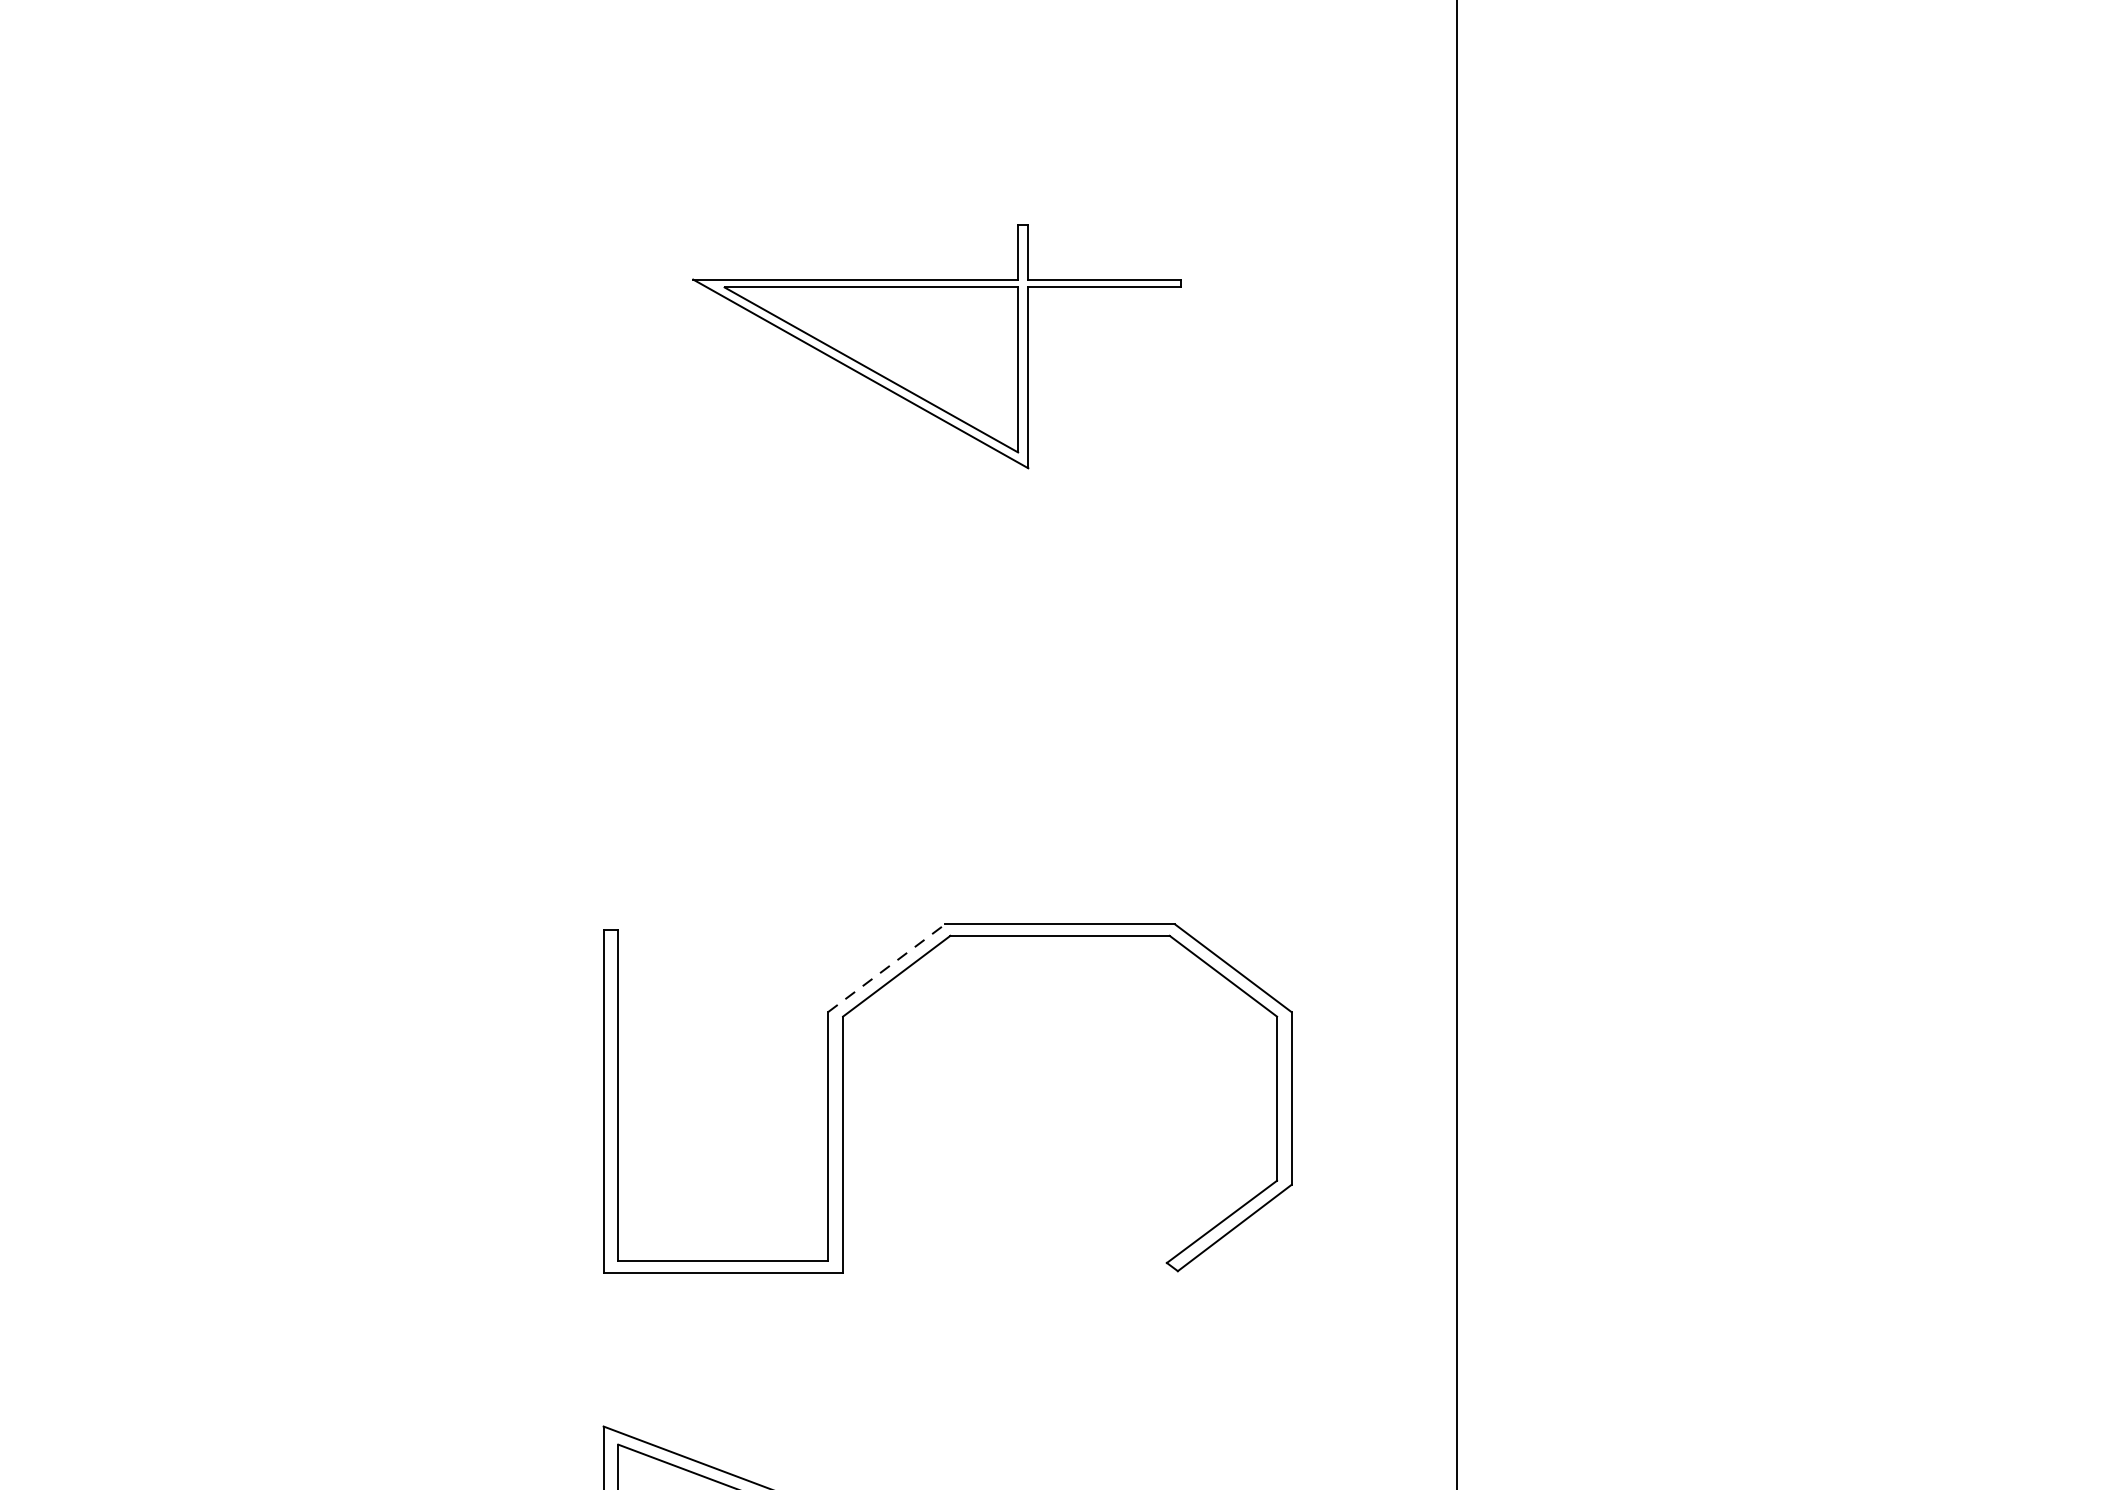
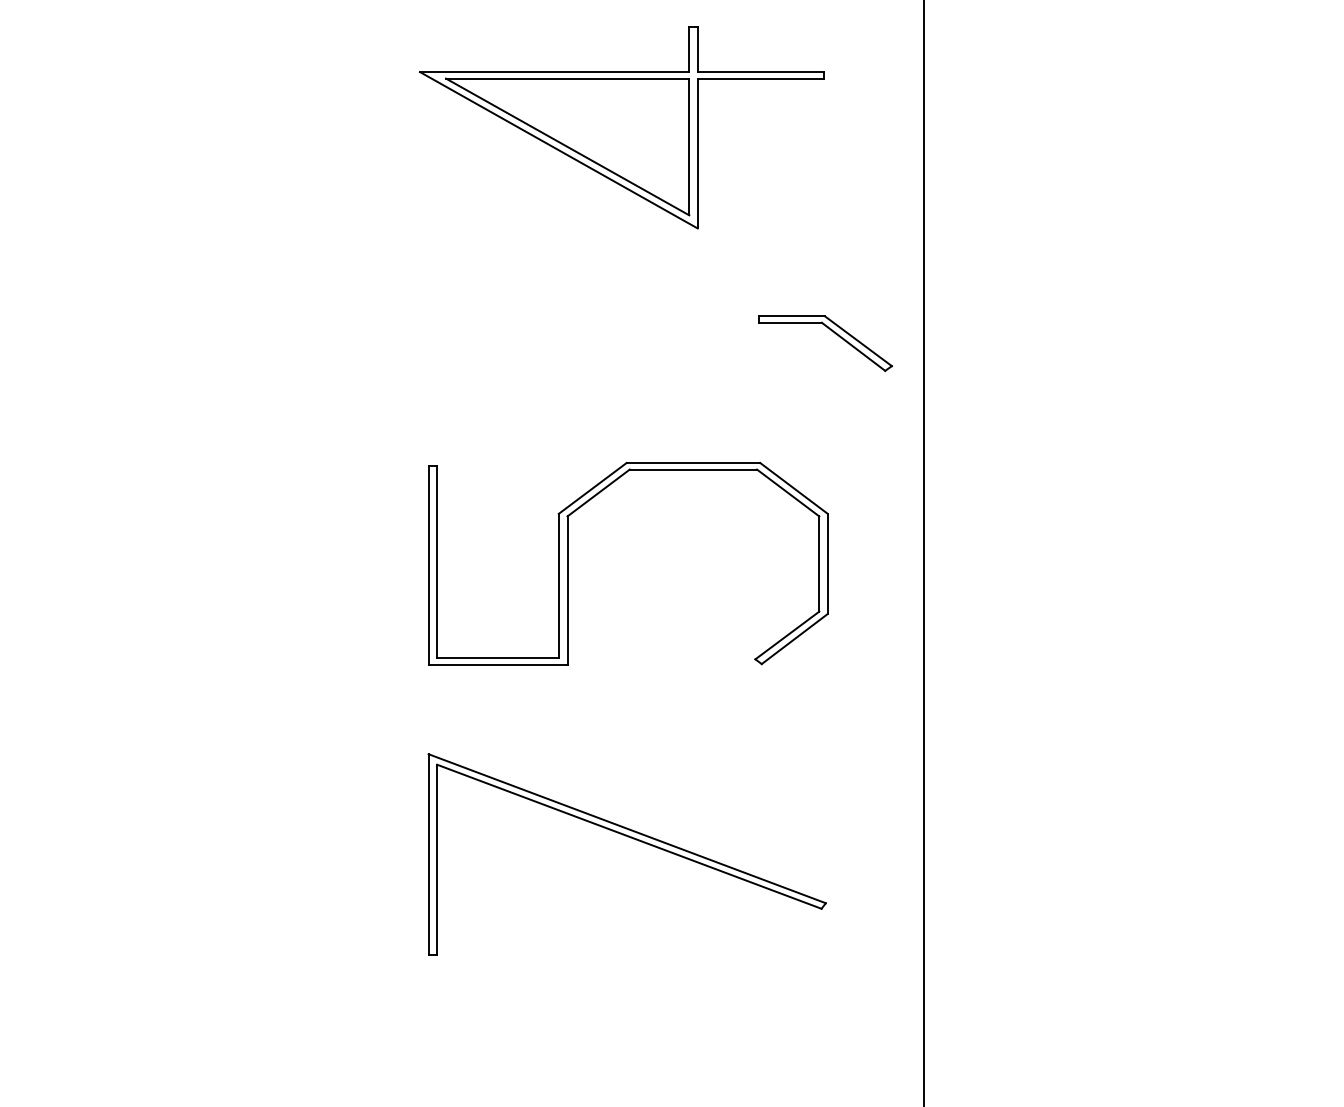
part: (936, 346) -> (621, 127), size x1.43
part: (1298, 697) -> (831, 331), added
line: (887, 968) -> (593, 488), dashed -> solid

